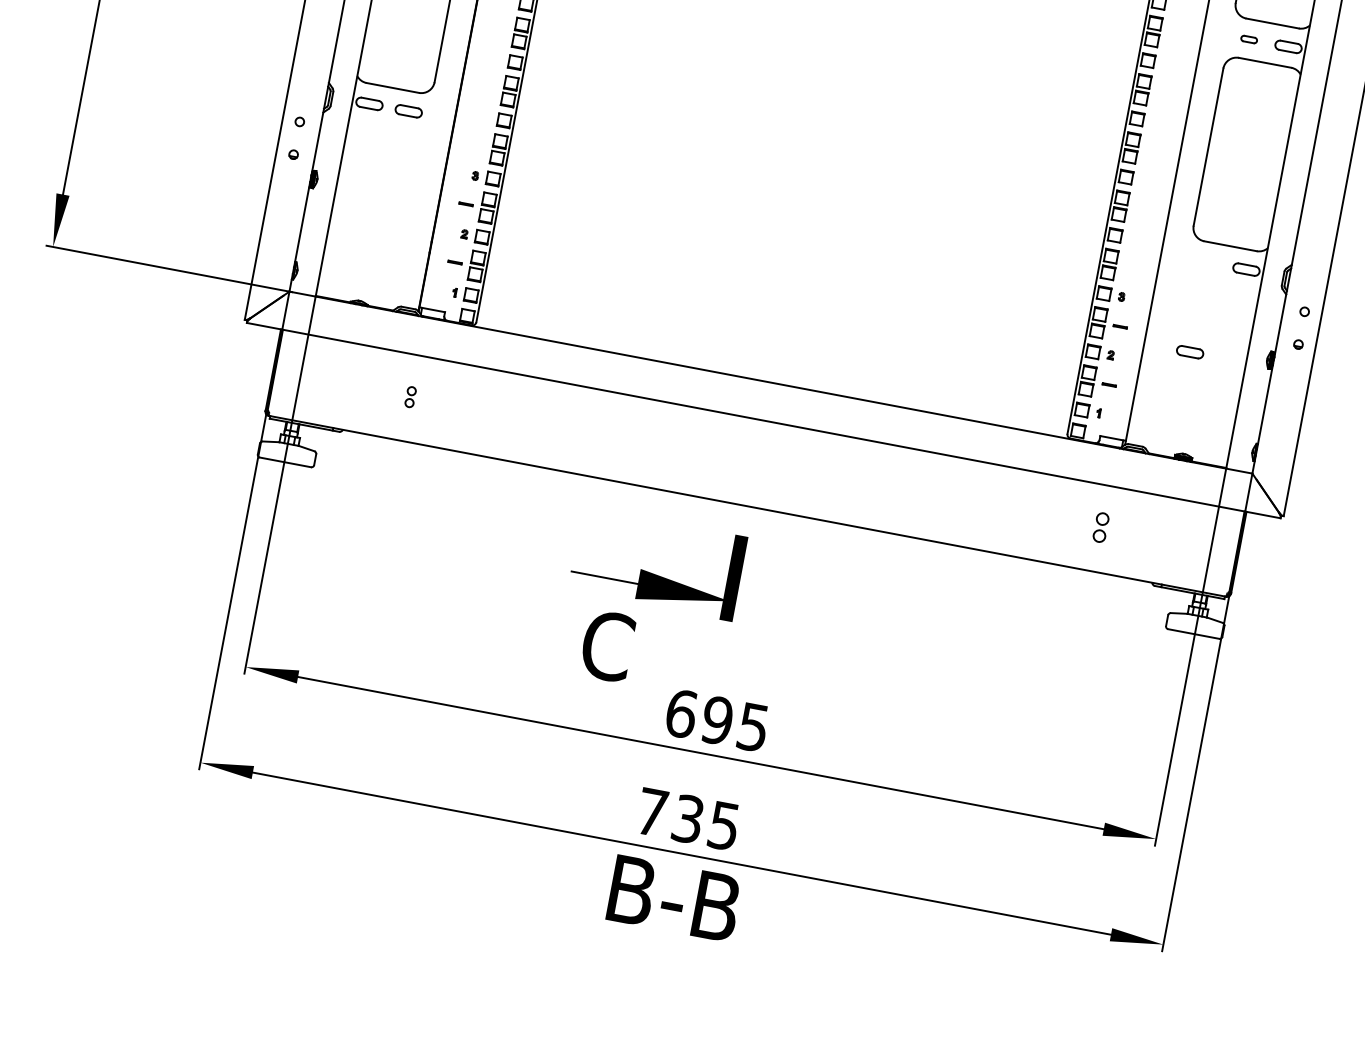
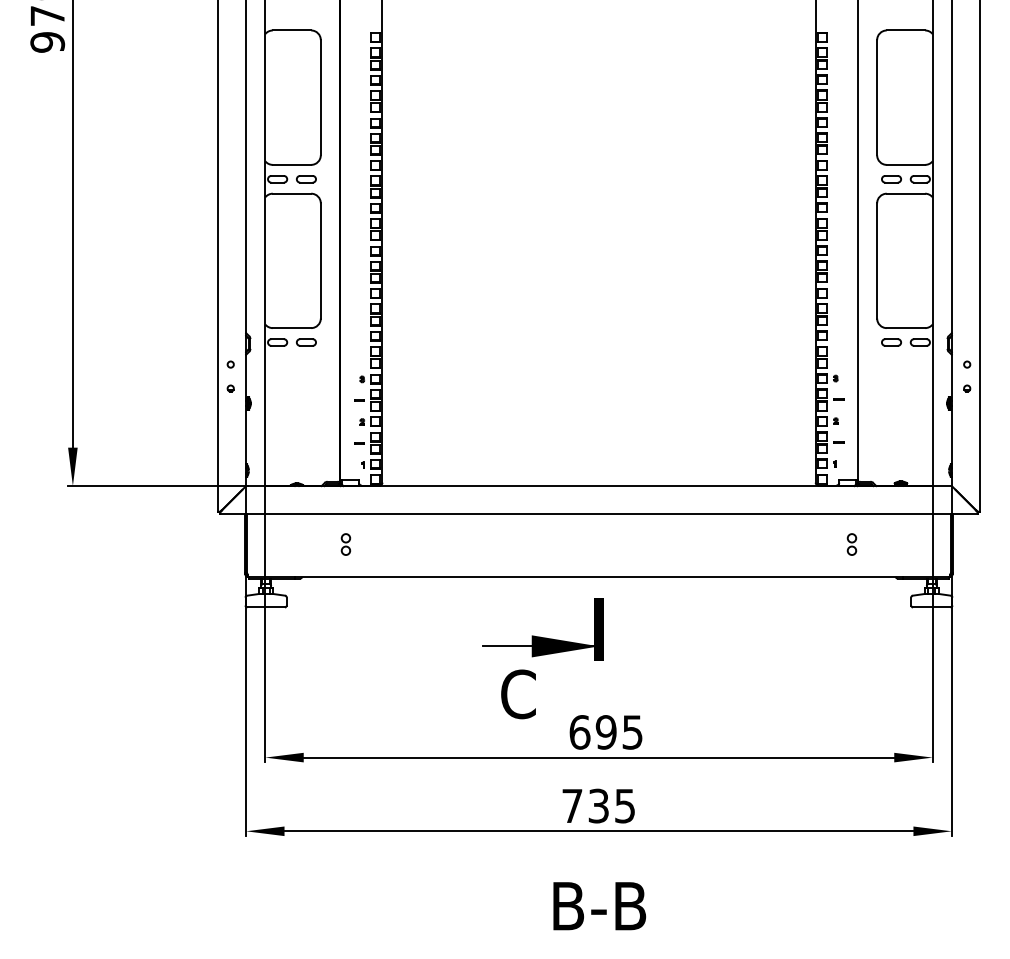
part: (1249, 39) -> (891, 179), size x1.67
part: (1190, 352) -> (891, 342), moved
part: (410, 396) -> (345, 544), size x1.43
text: (674, 899) -> (599, 906), moved

